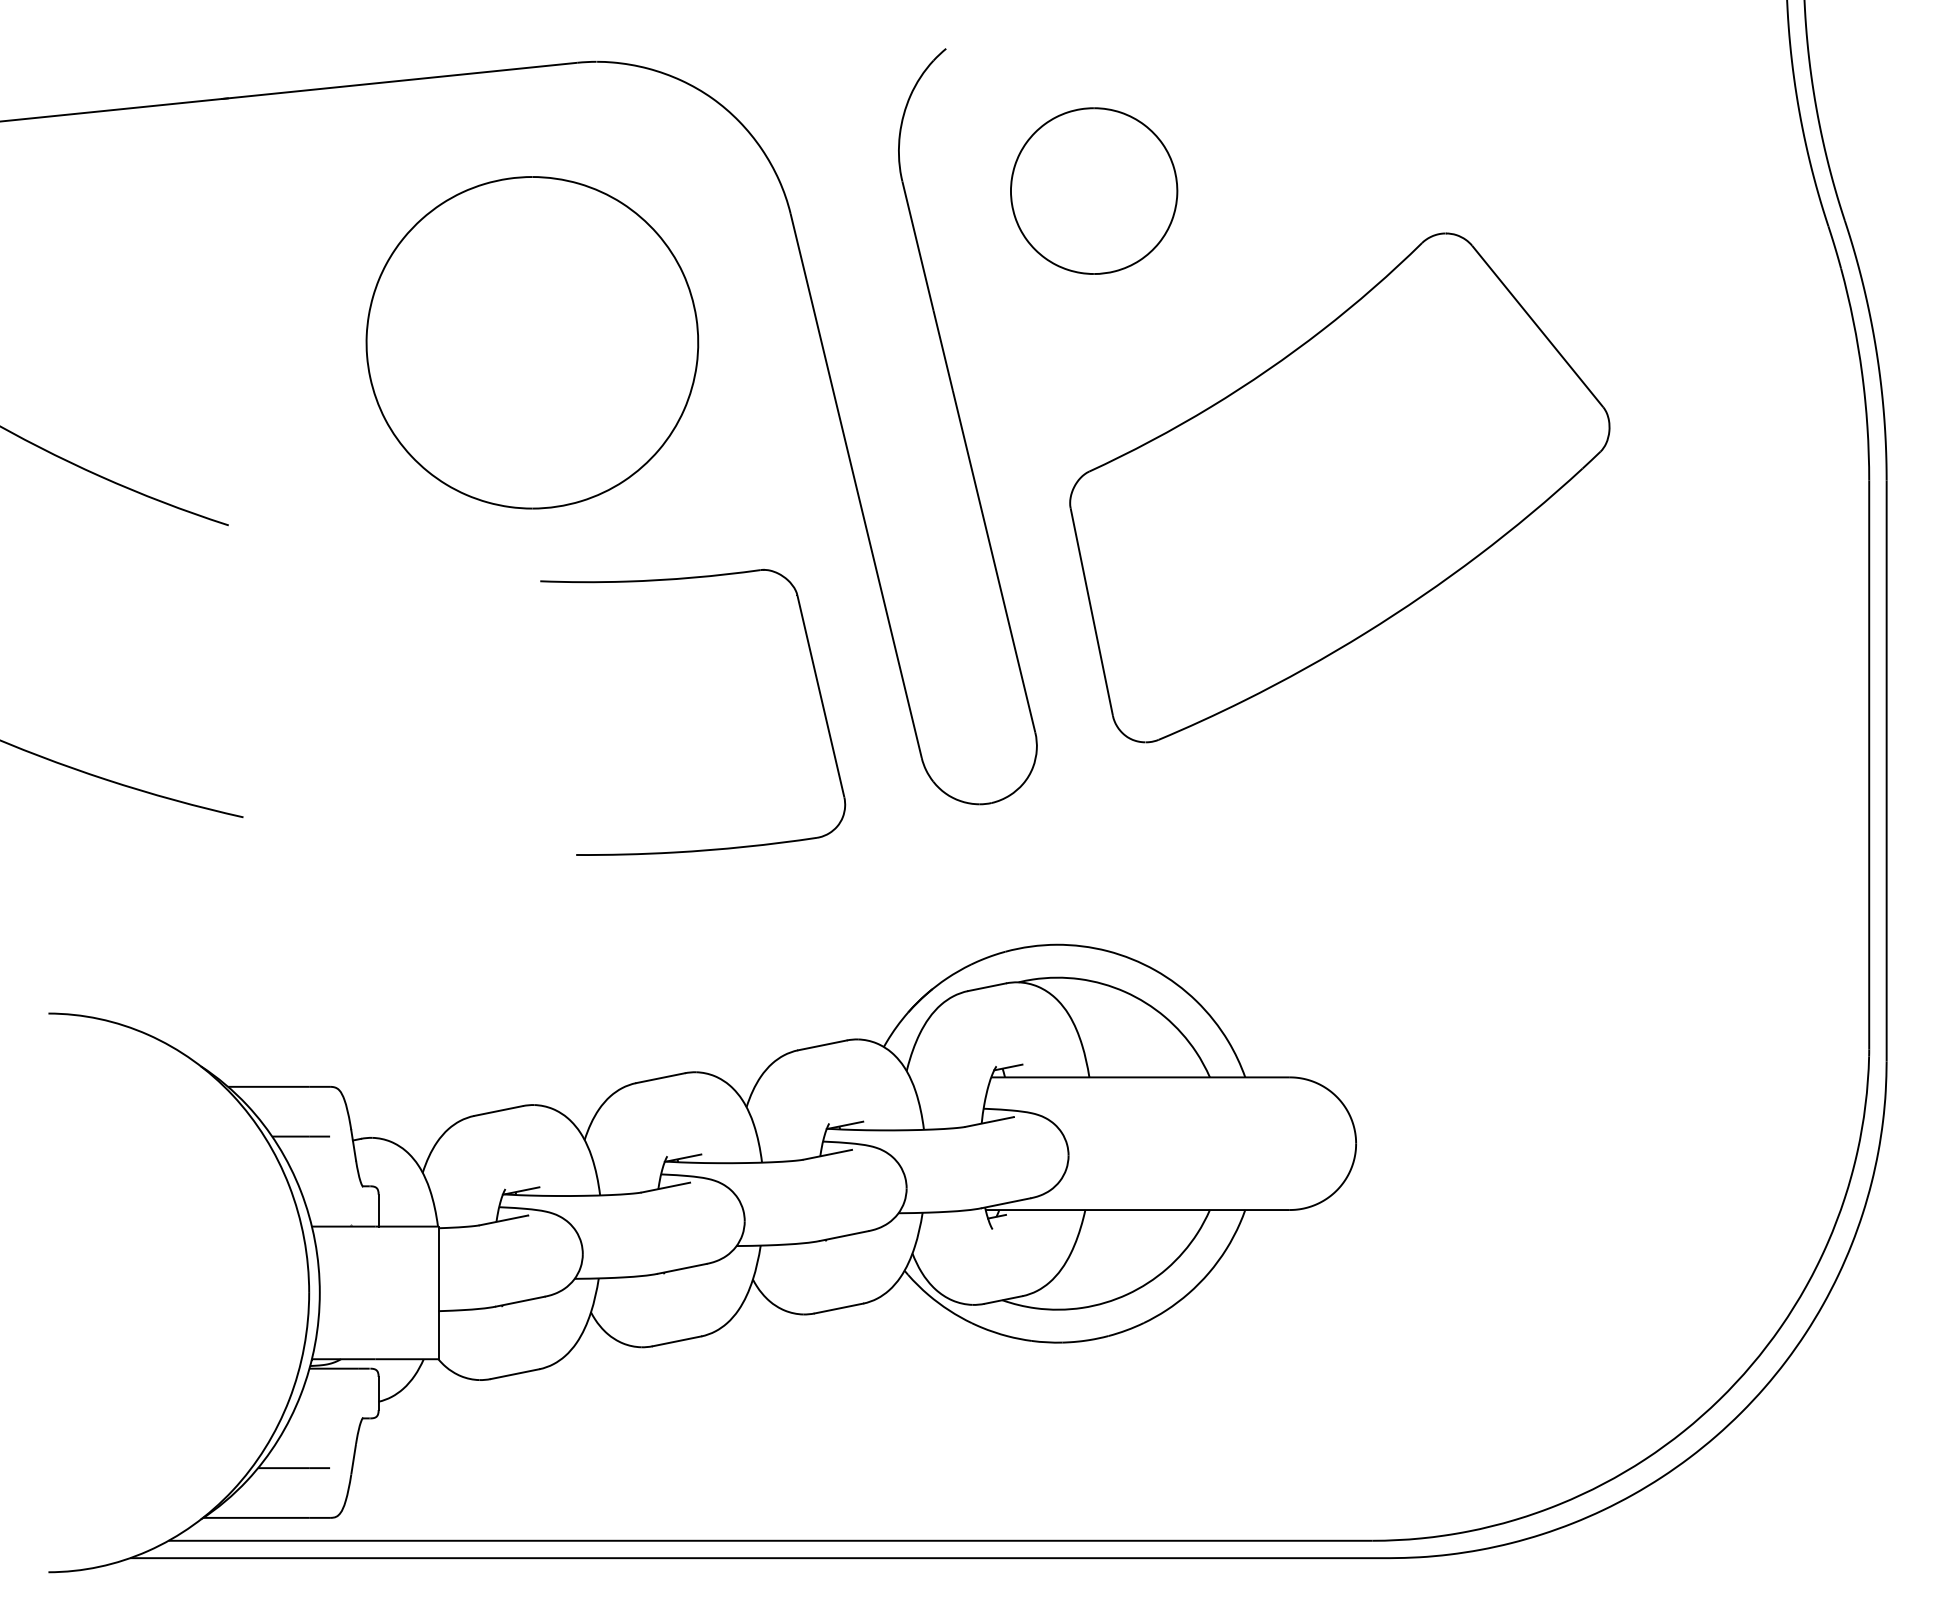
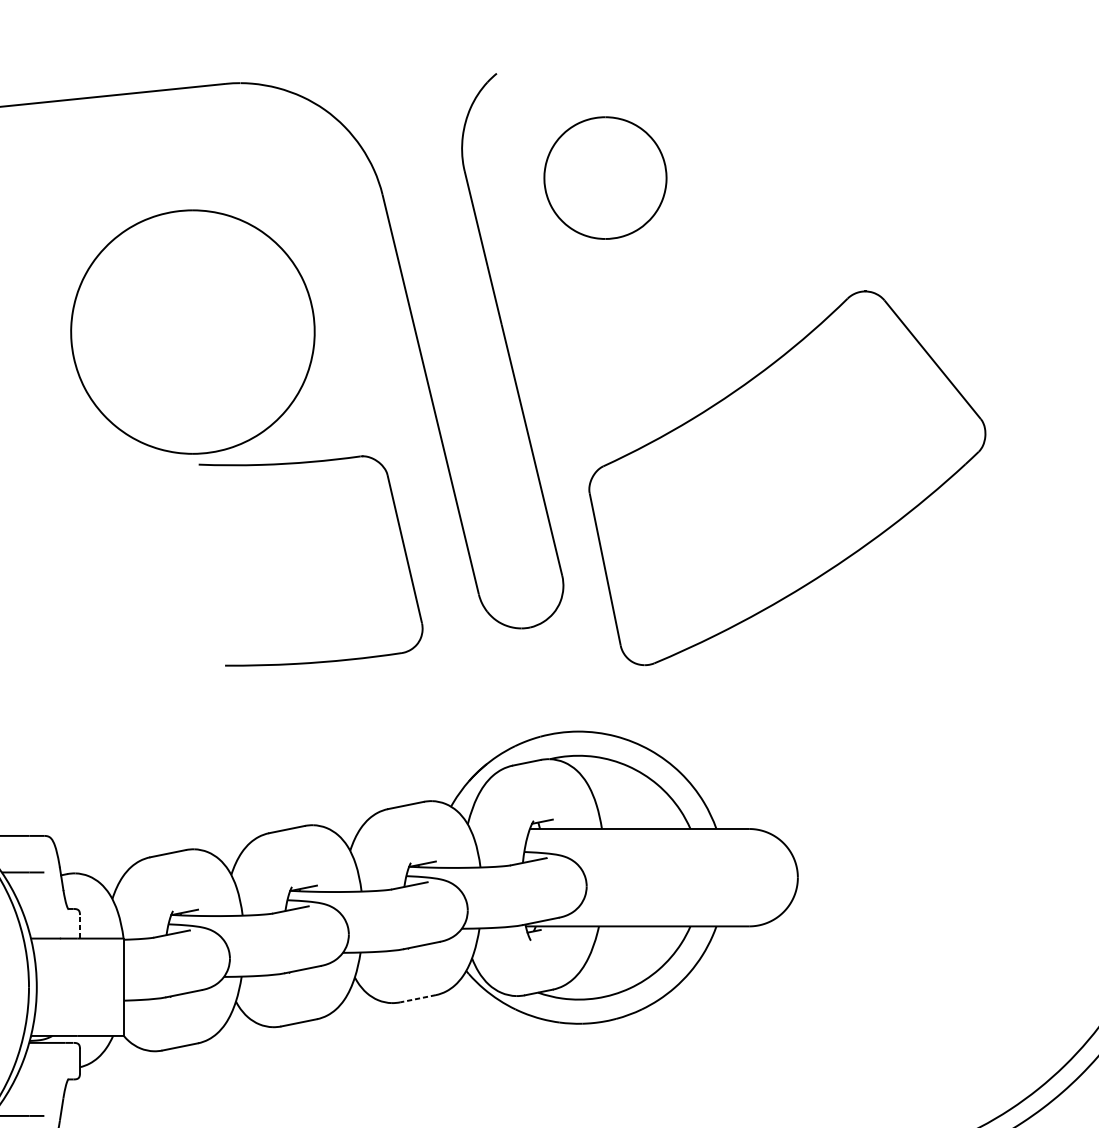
part: (532, 342) -> (193, 331), moved
part: (1339, 487) -> (787, 478), moved
line: (378, 1210) -> (79, 926), solid -> dashed
line: (838, 1308) -> (417, 998), solid -> dashed

